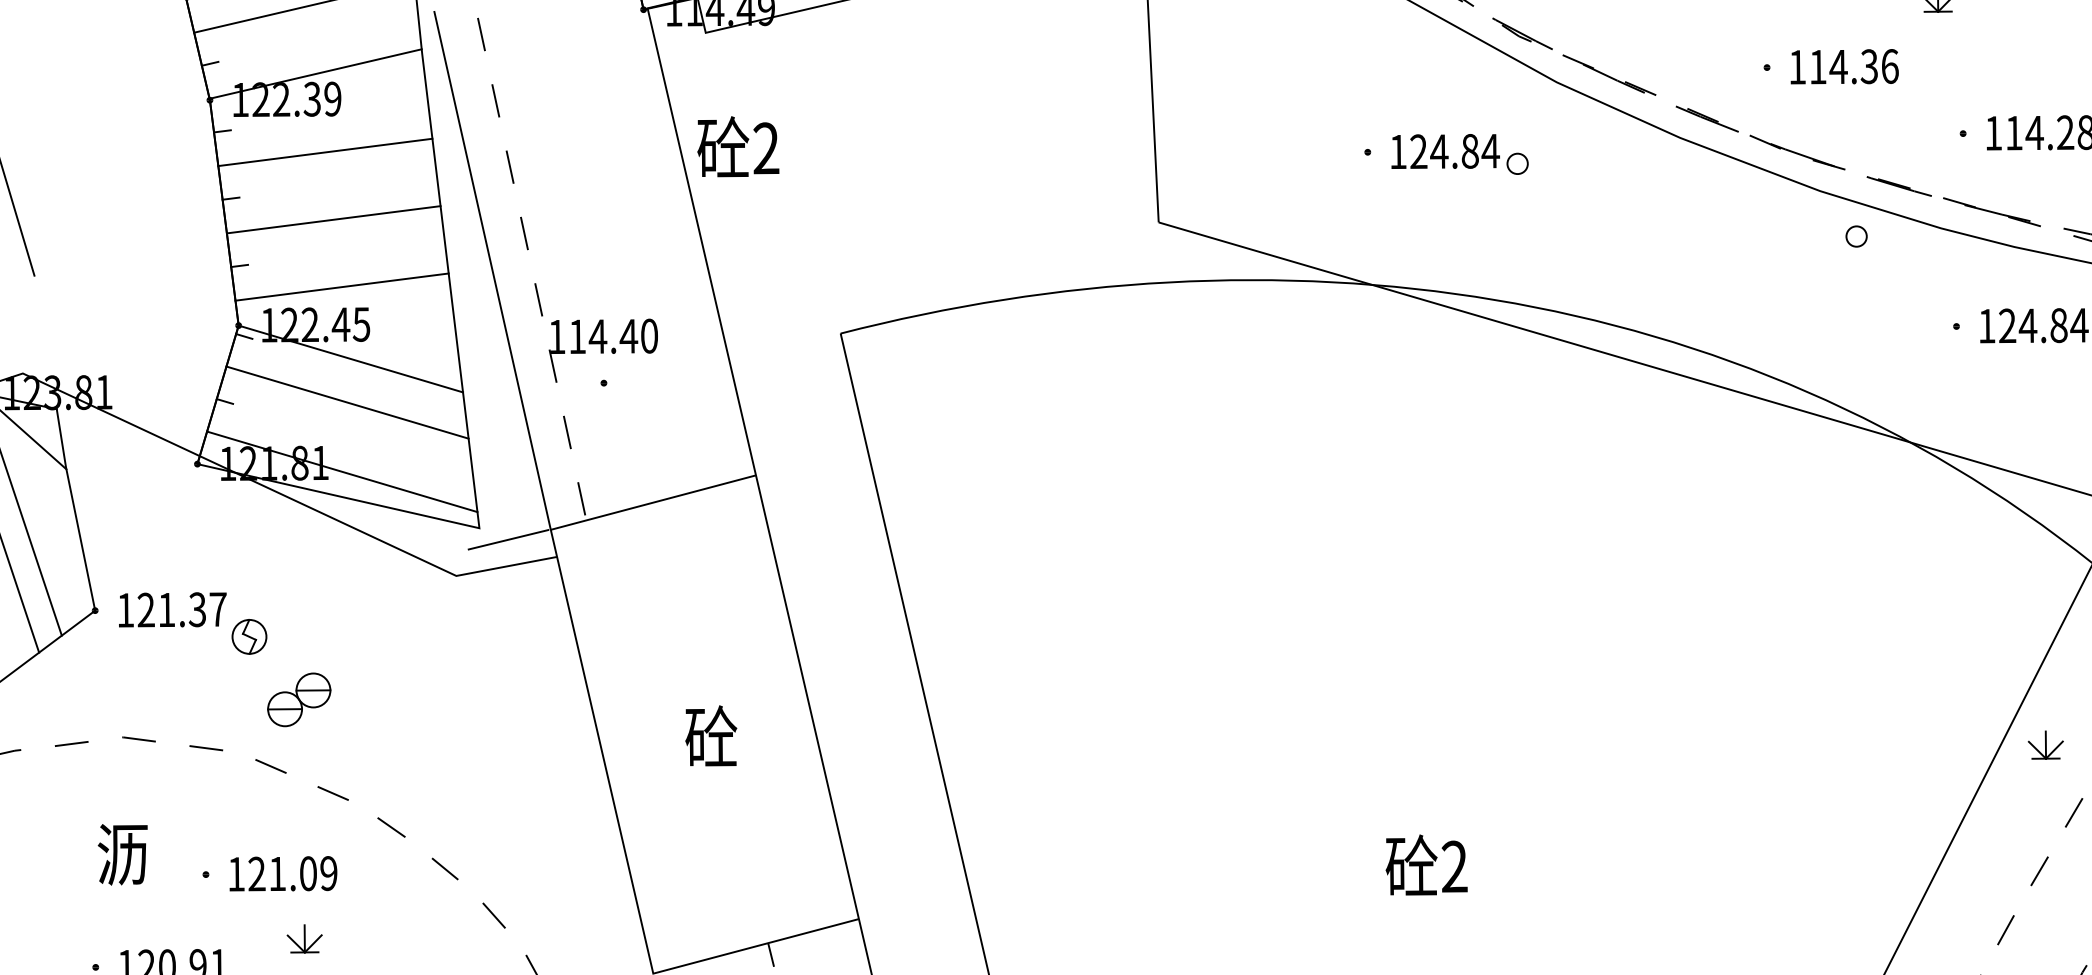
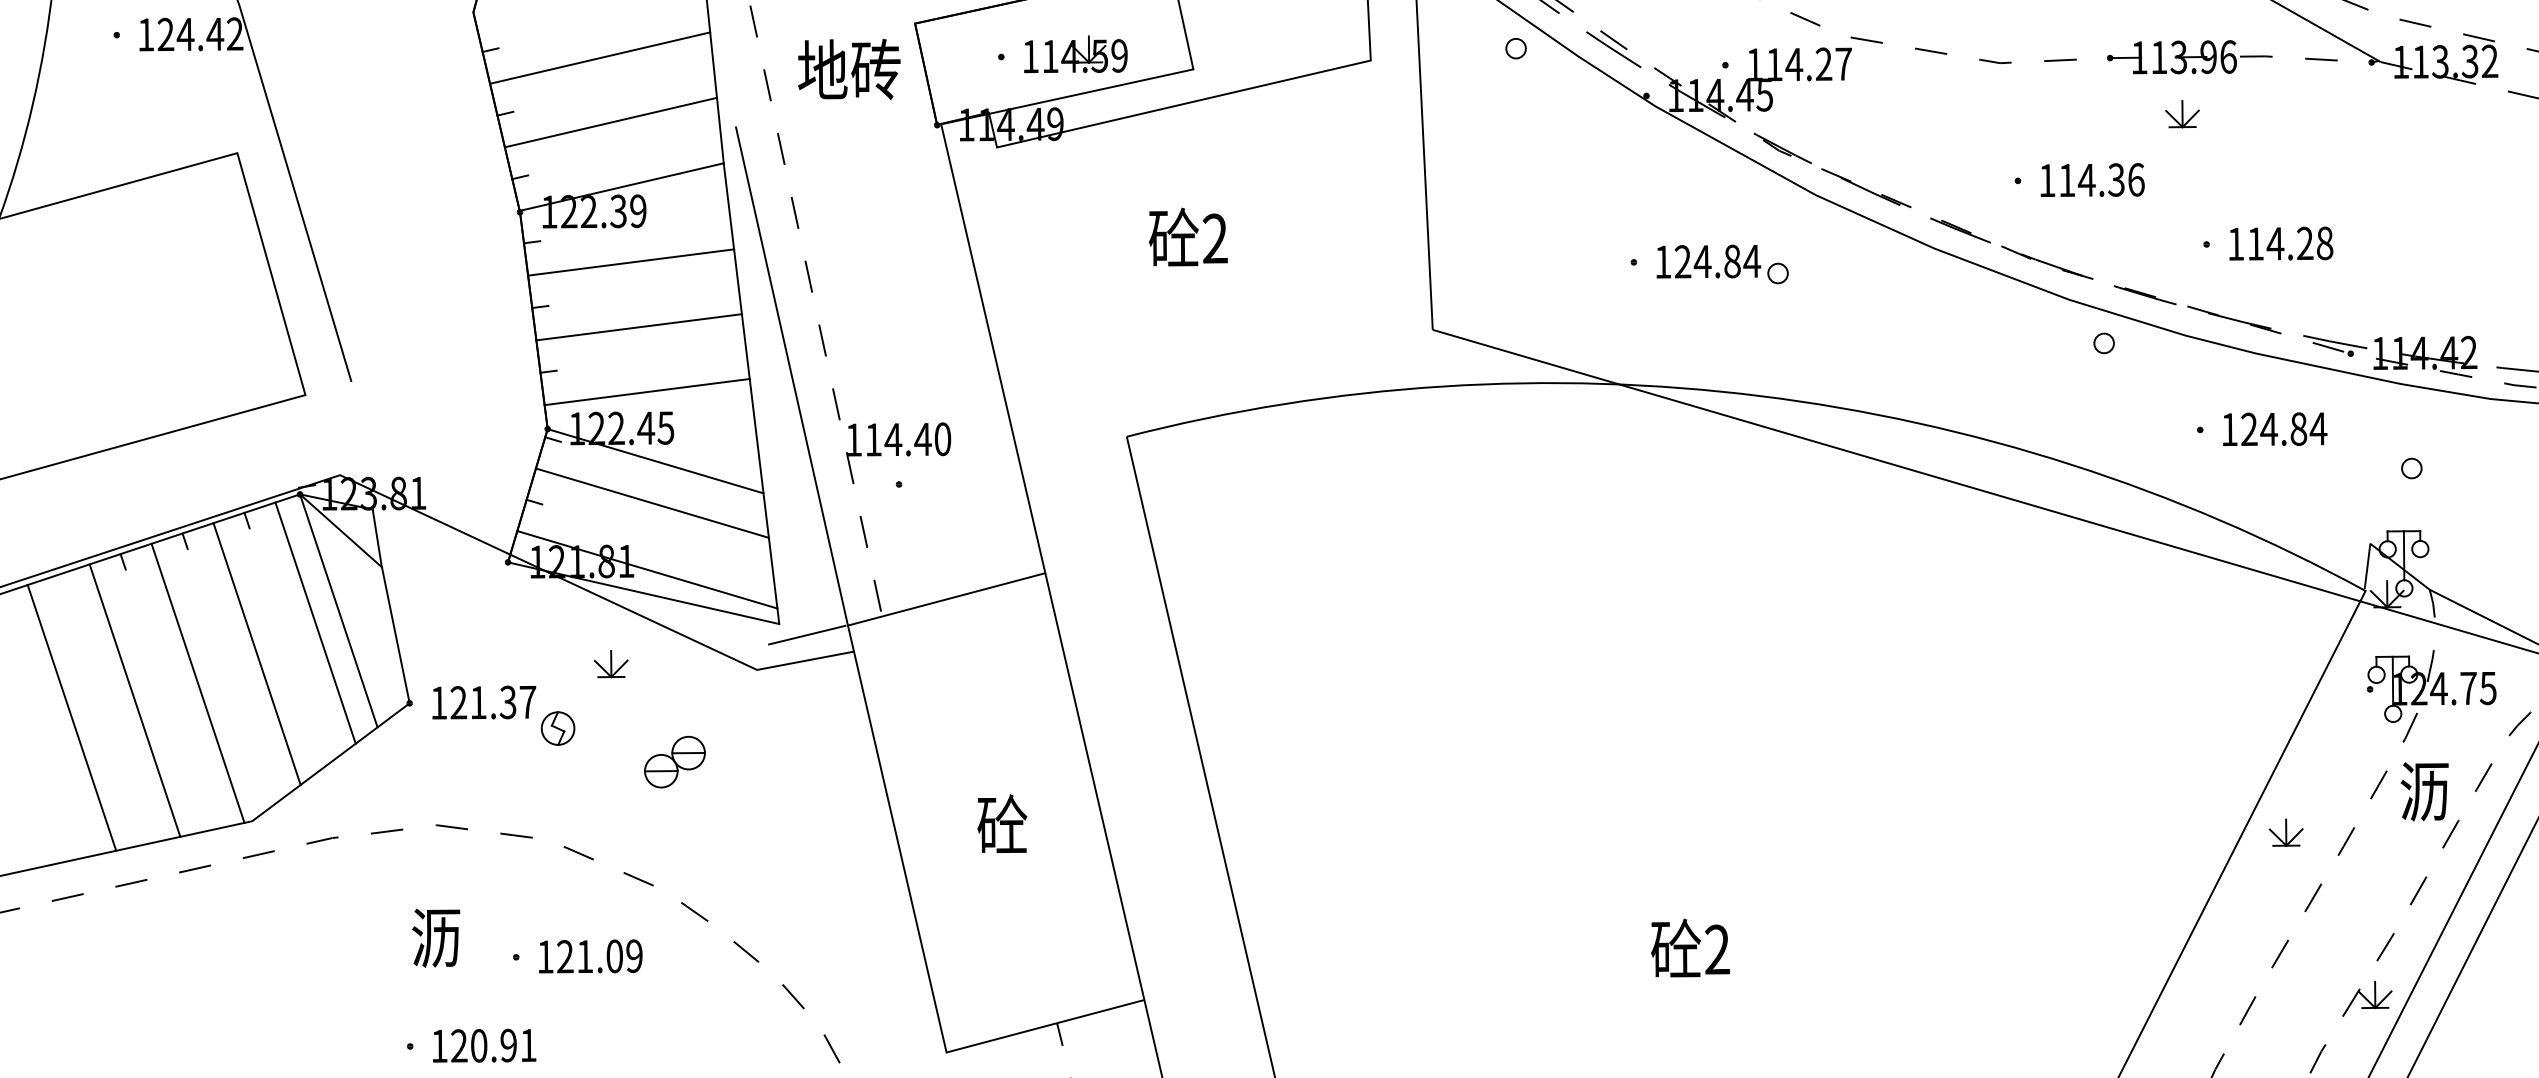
text: (738, 146) -> (1188, 236), moved
part: (298, 699) -> (674, 761), moved
part: (305, 939) -> (611, 664), moved

